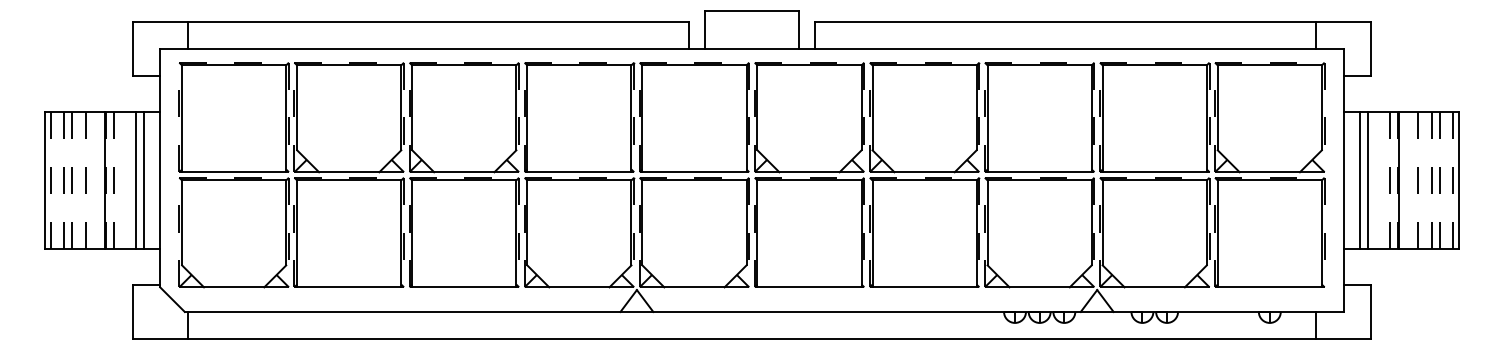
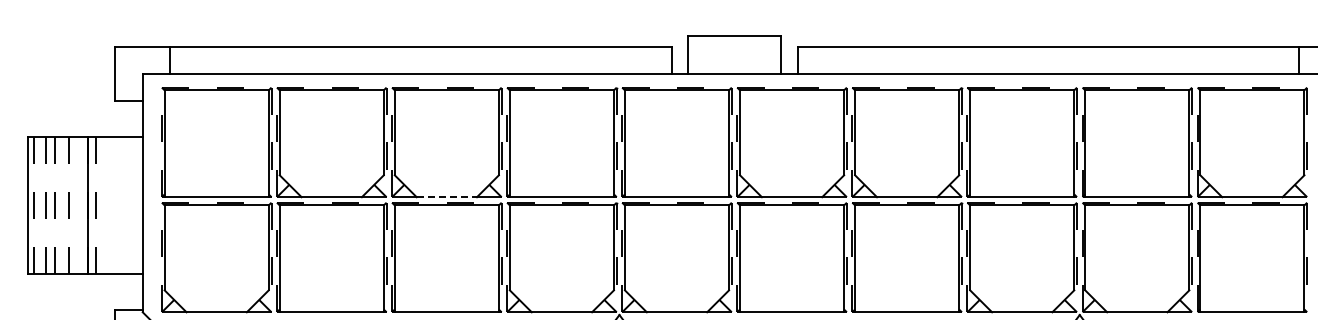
line: (464, 172) -> (447, 197), solid -> dashed
line: (135, 179) -> (118, 204), removed
line: (143, 179) -> (126, 204), removed

